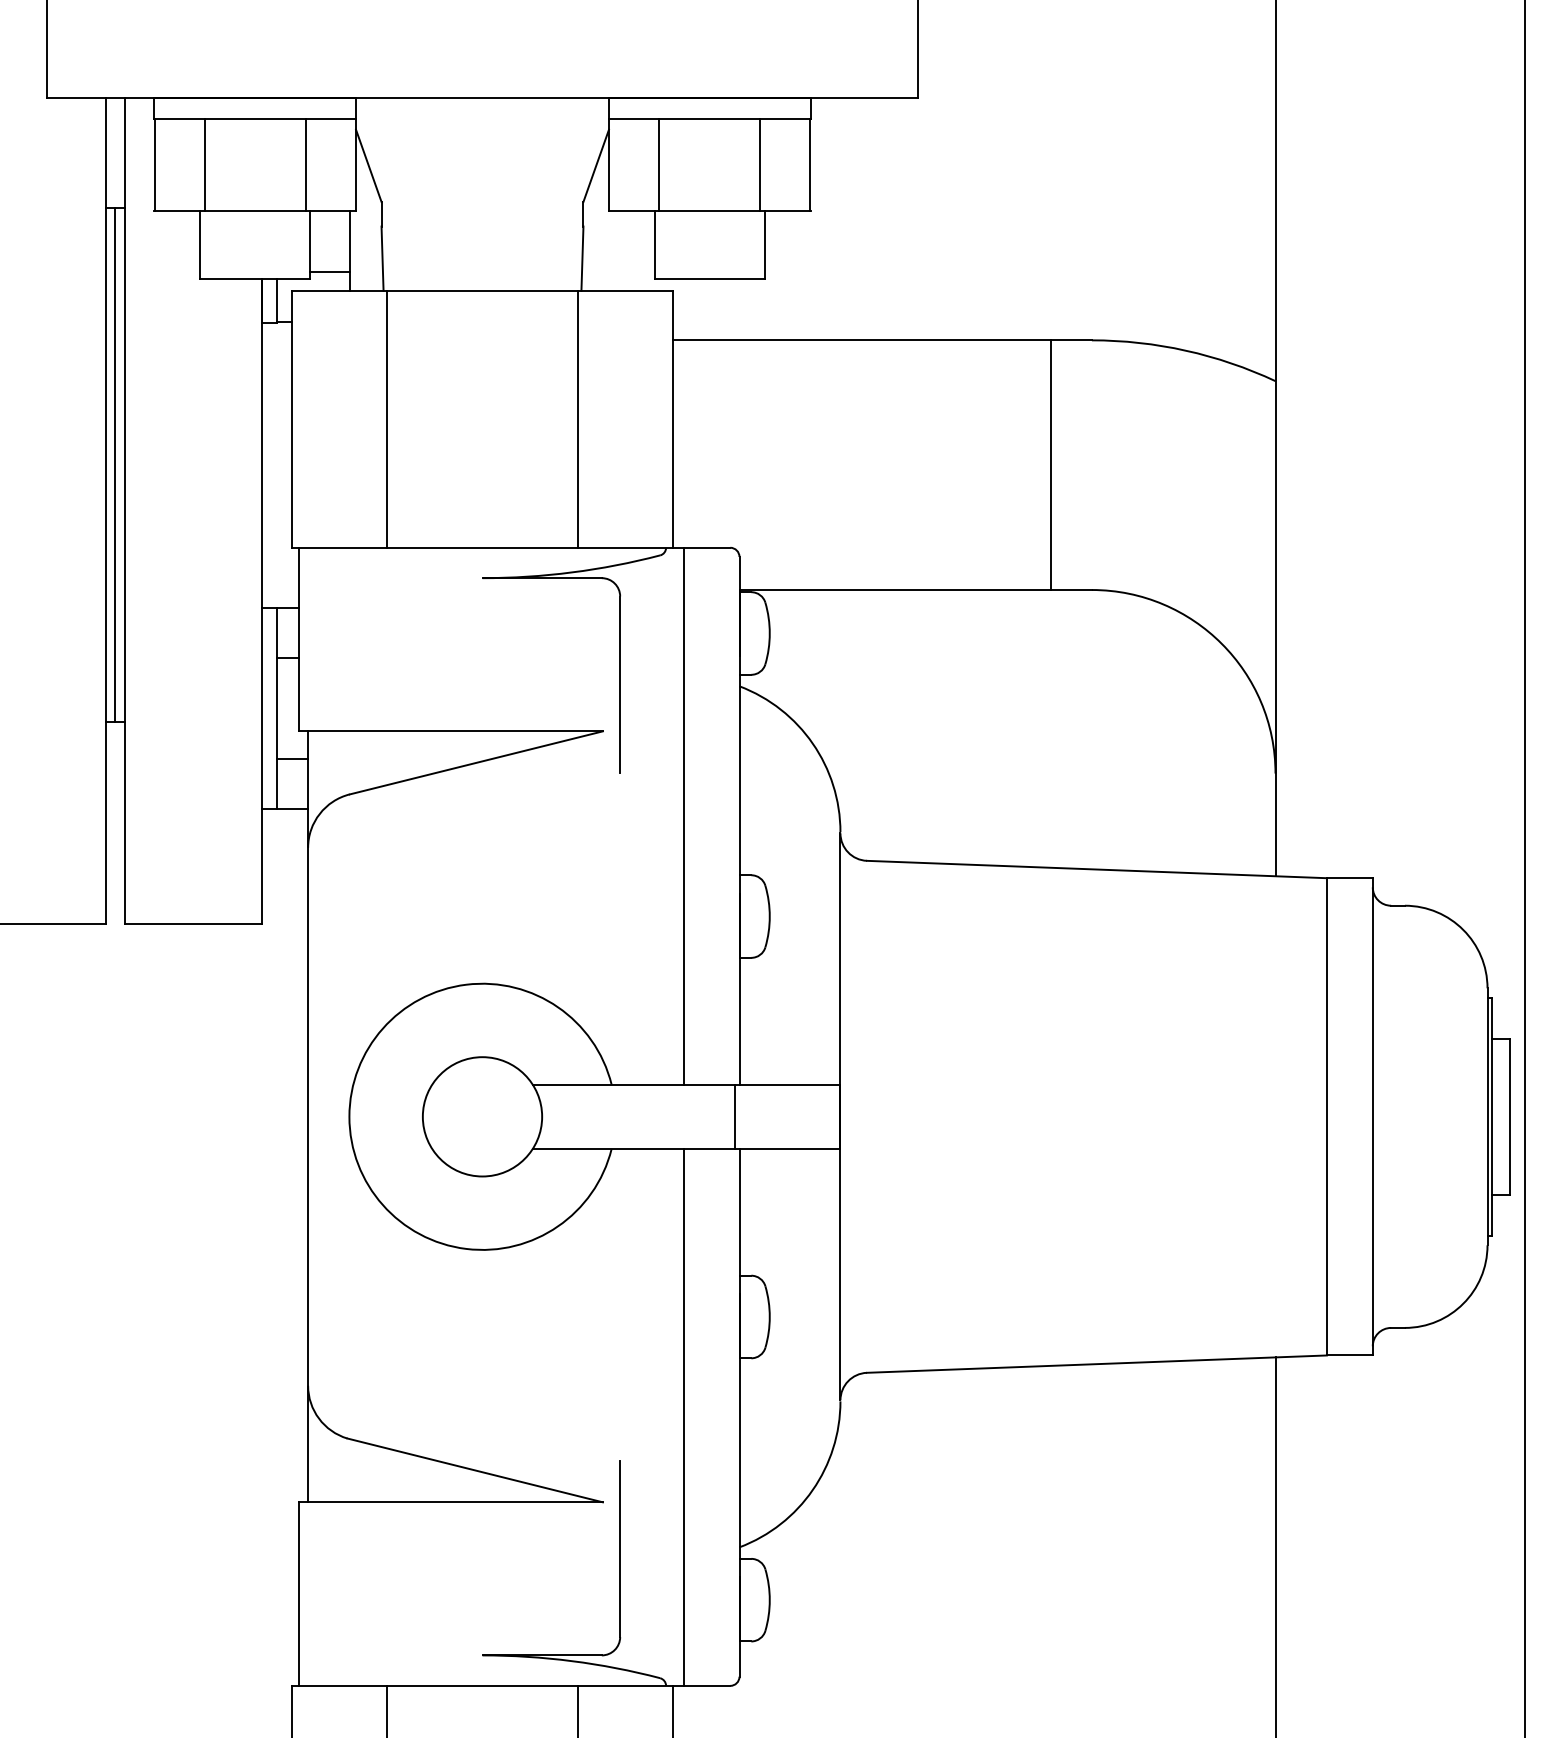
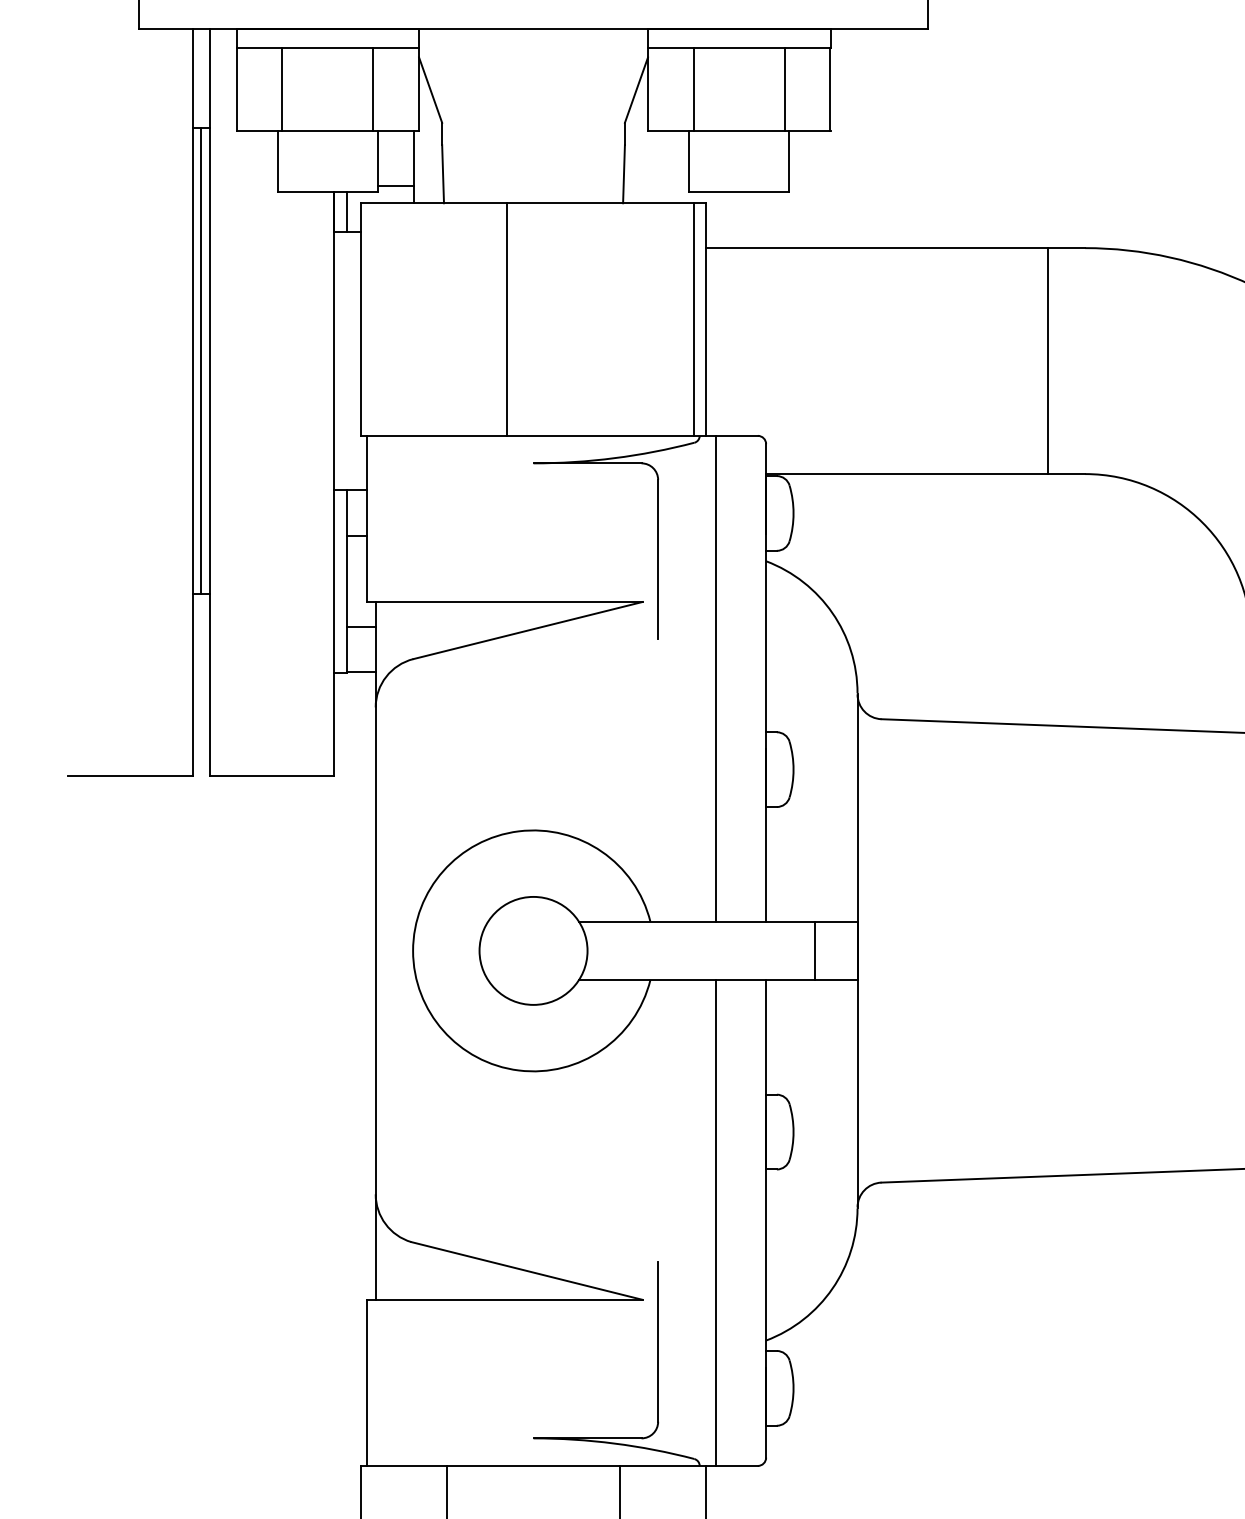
line: (387, 418) -> (507, 318), moved
line: (577, 418) -> (693, 318), moved
line: (734, 1116) -> (814, 950), moved

